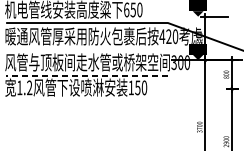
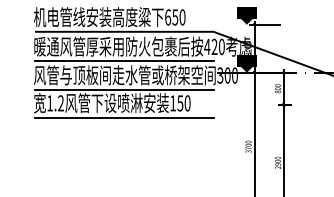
line: (87, 49) -> (124, 61), added
line: (86, 75) -> (123, 89), dashed -> solid
line: (87, 100) -> (124, 117), added

